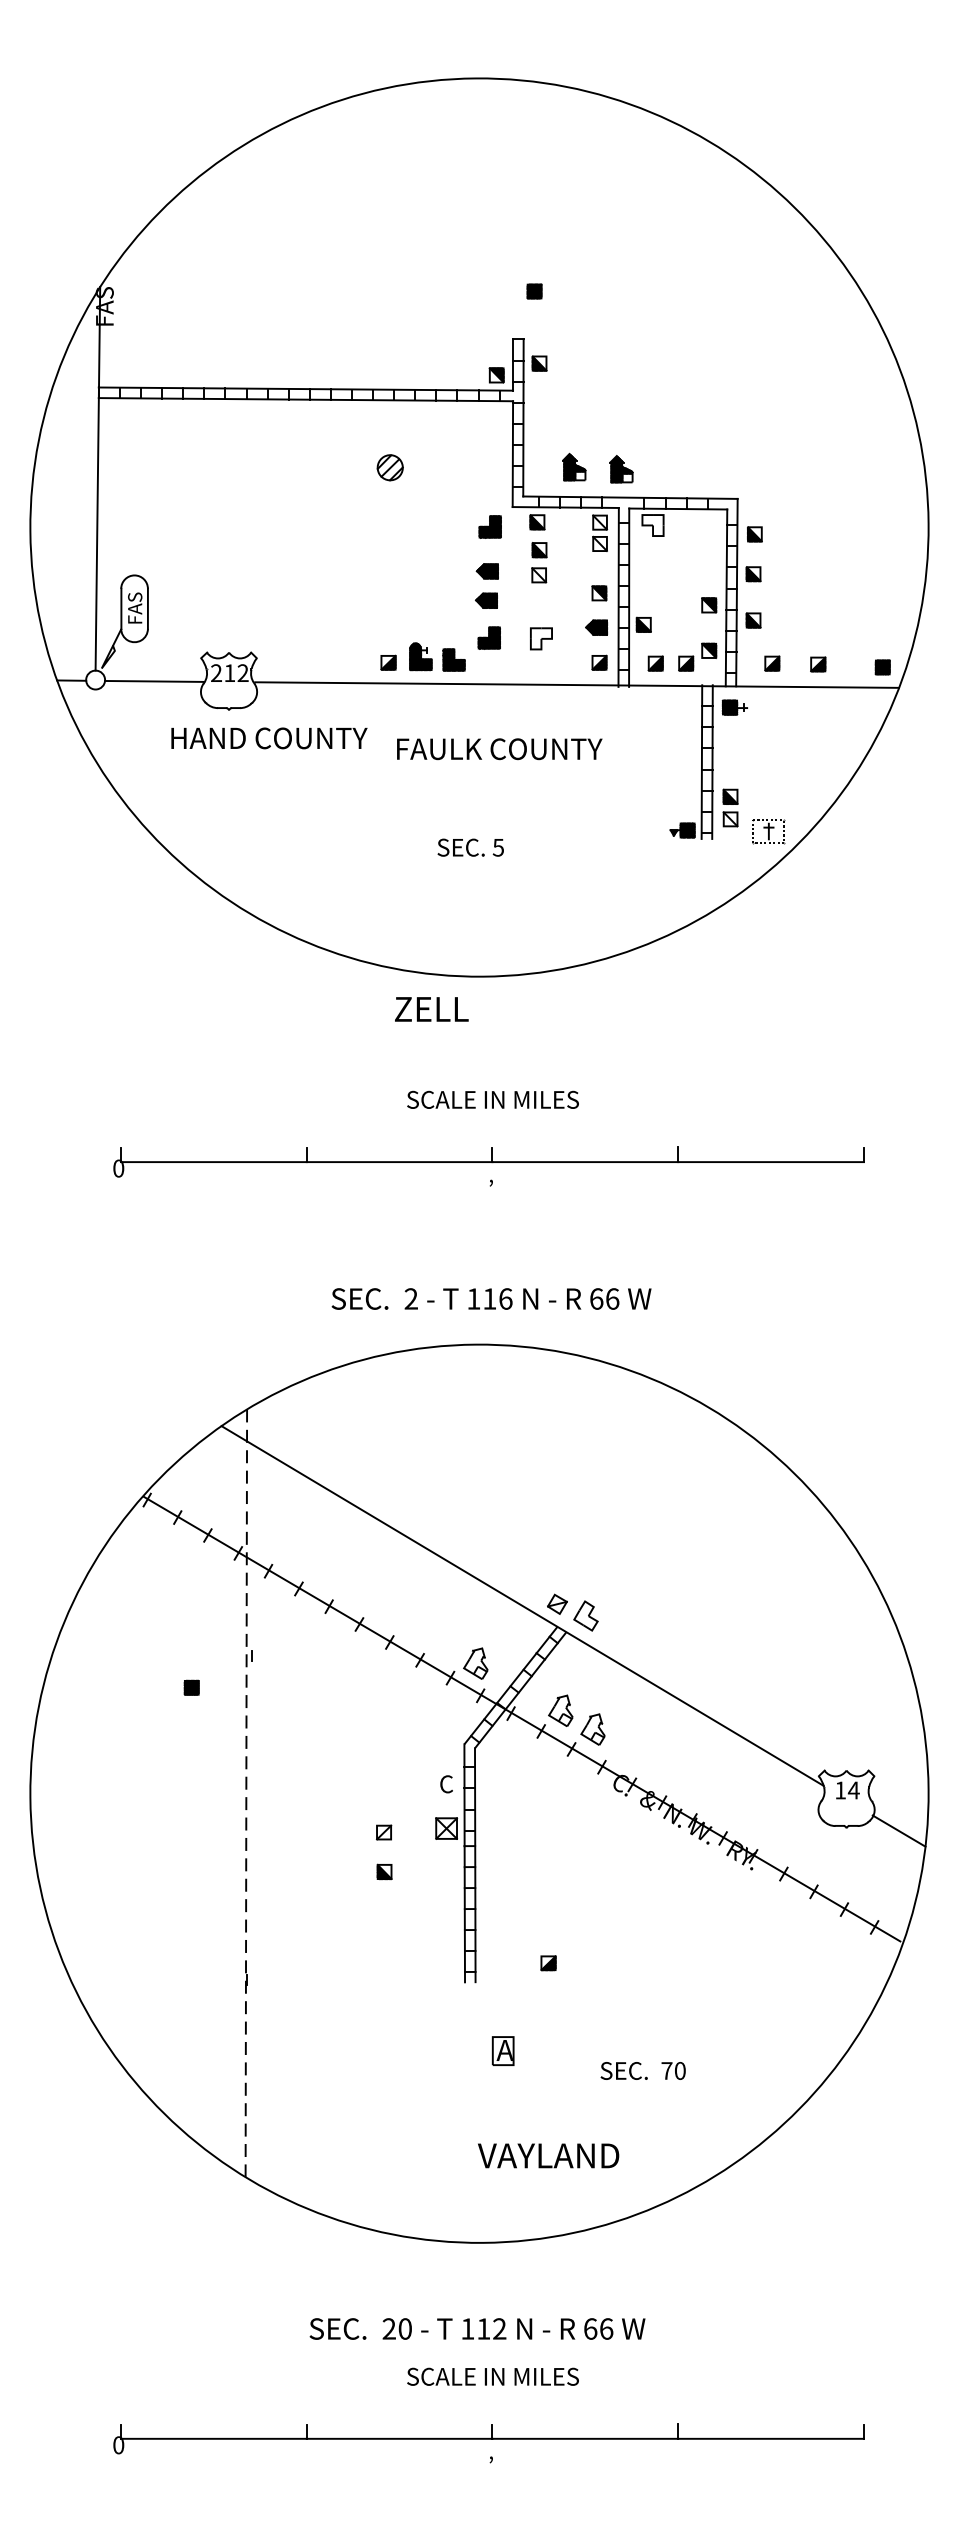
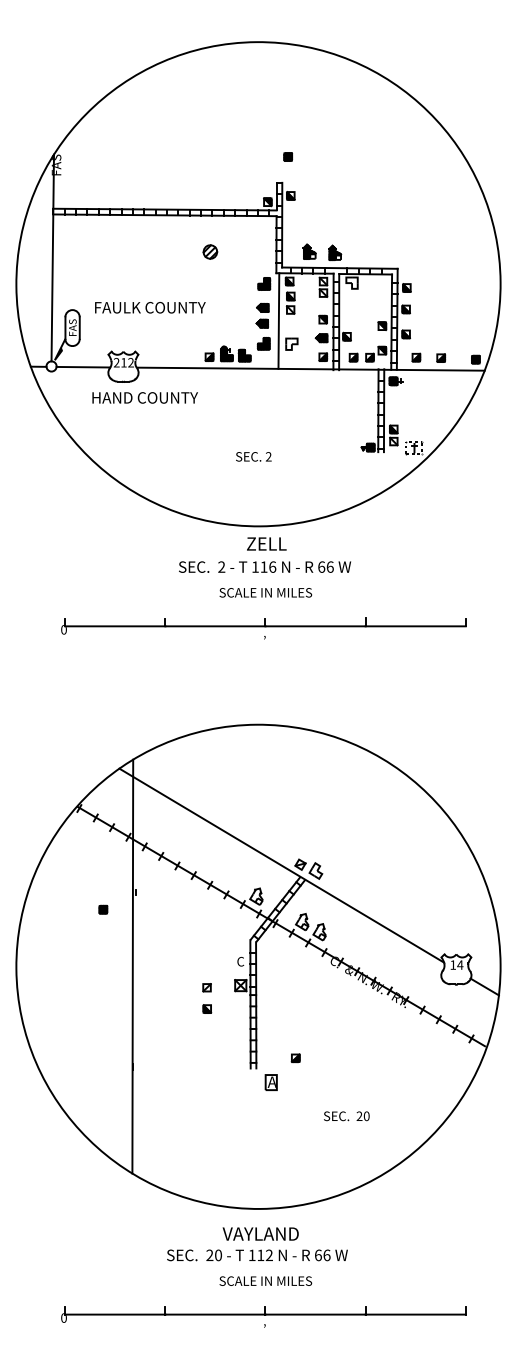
line: (516, 594) -> (278, 320), added
text: (499, 748) -> (150, 307), moved
text: (498, 847) -> (268, 456), 5 -> 2
text: (431, 1008) -> (266, 543), moved
text: (492, 1297) -> (265, 566), moved
line: (245, 1793) -> (132, 966), dashed -> solid
part: (501, 2050) -> (270, 1082), moved
text: (666, 2069) -> (359, 1115), 70 -> 20
text: (548, 2154) -> (260, 1233), moved

